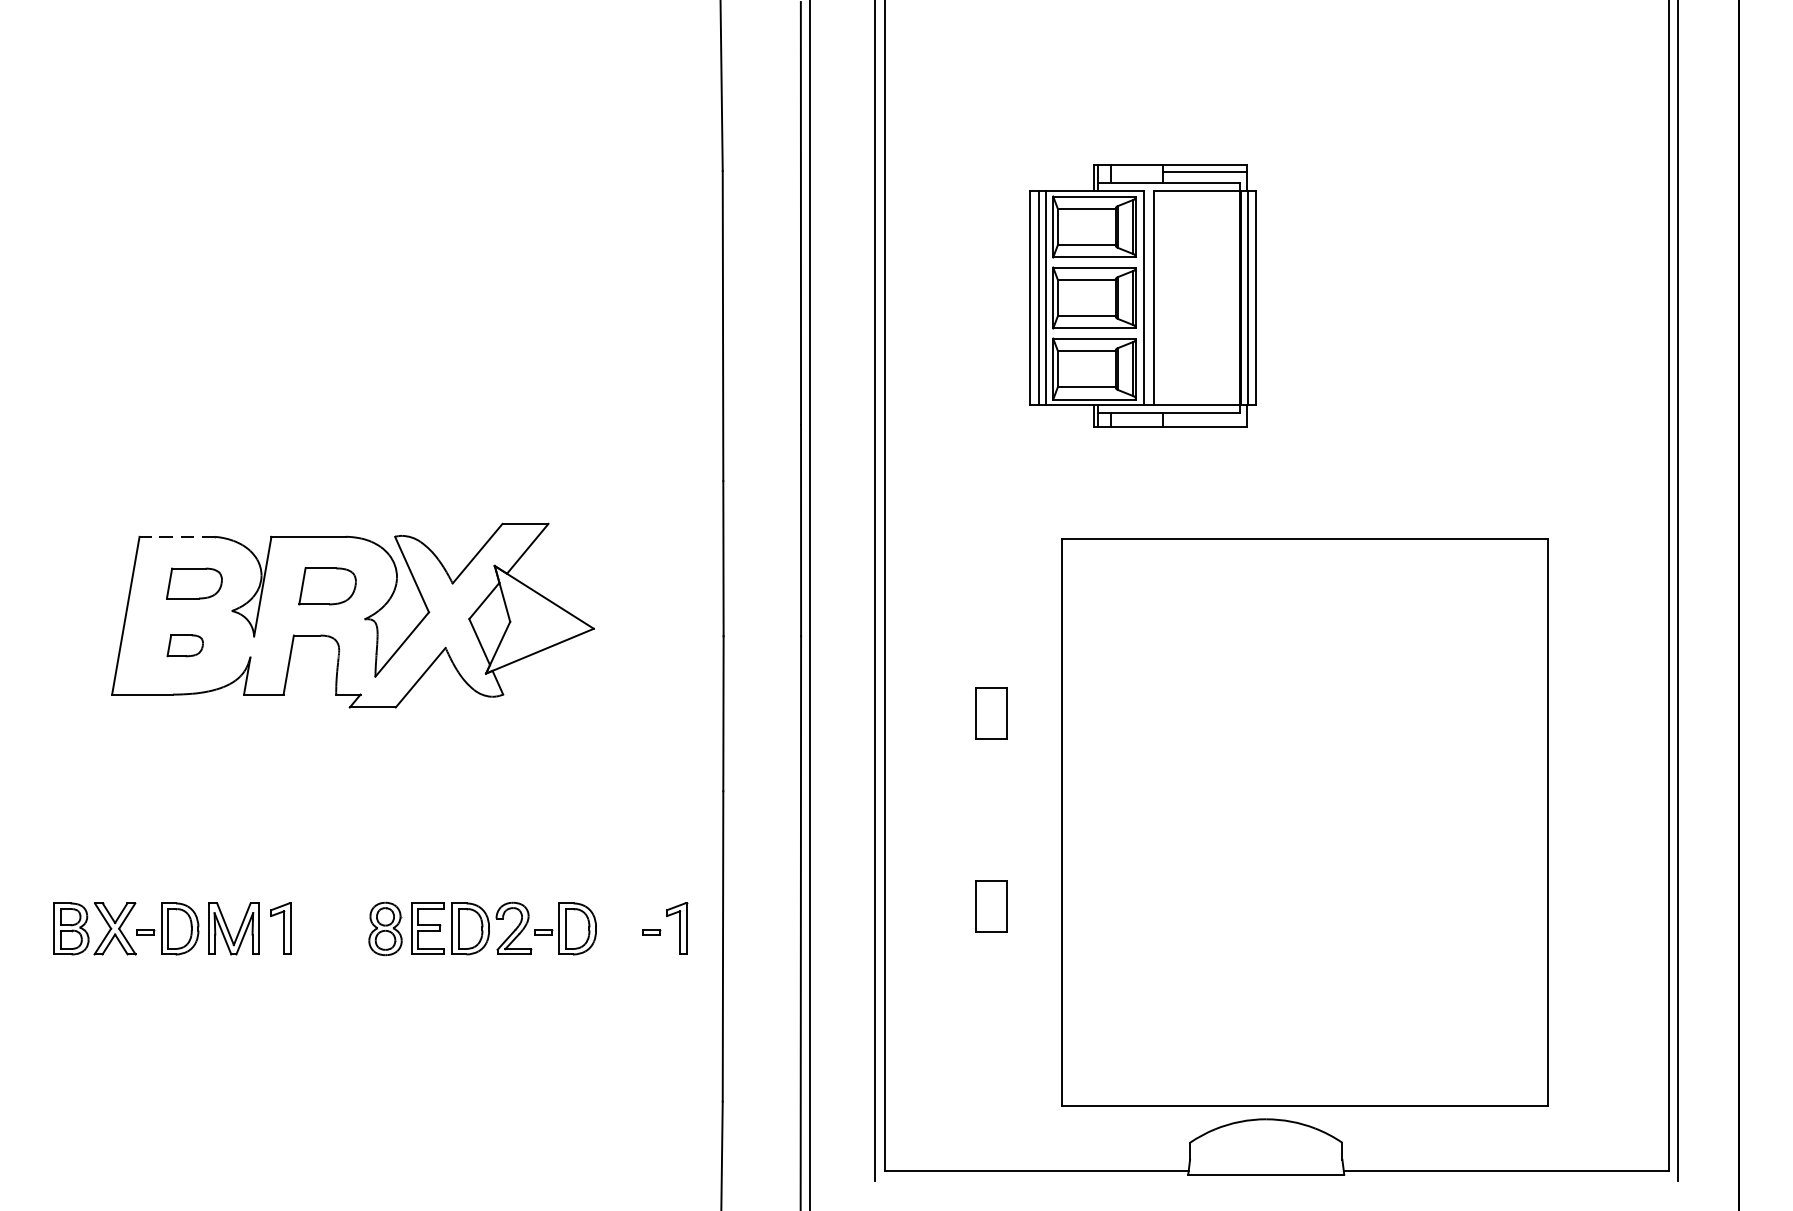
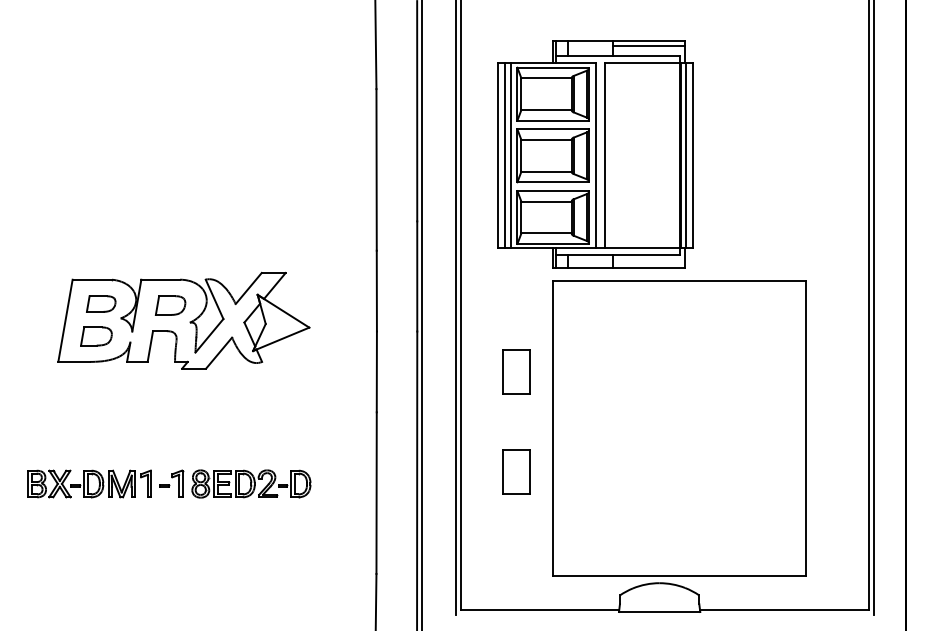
part: (1143, 296) -> (595, 154), size x1.67
line: (177, 536) -> (92, 279), dashed -> solid
part: (185, 645) -> (96, 336), size x1.67
part: (991, 712) -> (516, 371), size x1.67
part: (991, 904) -> (516, 471), size x1.67
part: (665, 927) -> (171, 483), moved

